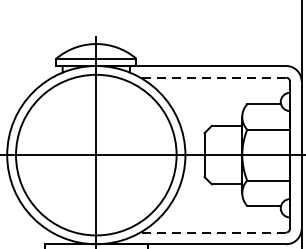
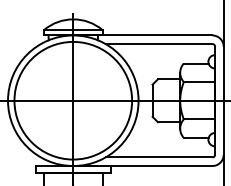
line: (212, 78) -> (158, 44), dashed -> solid
line: (212, 232) -> (158, 157), dashed -> solid

